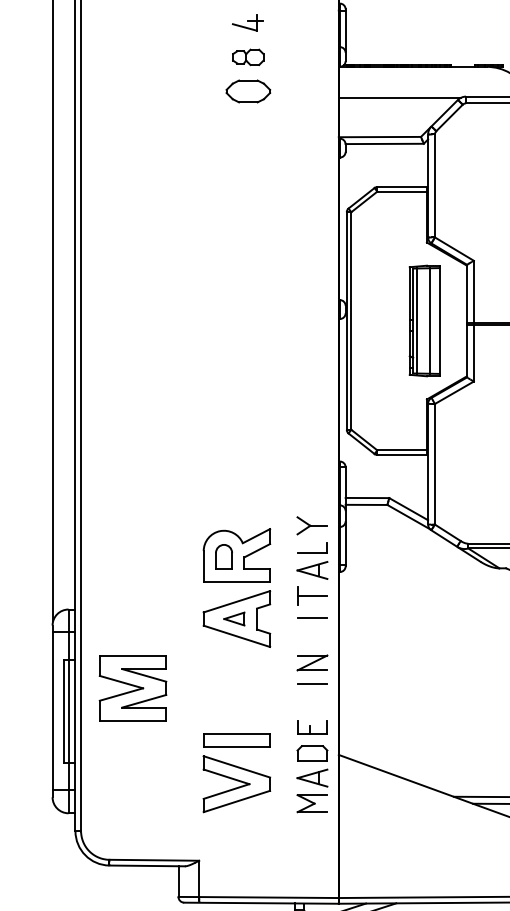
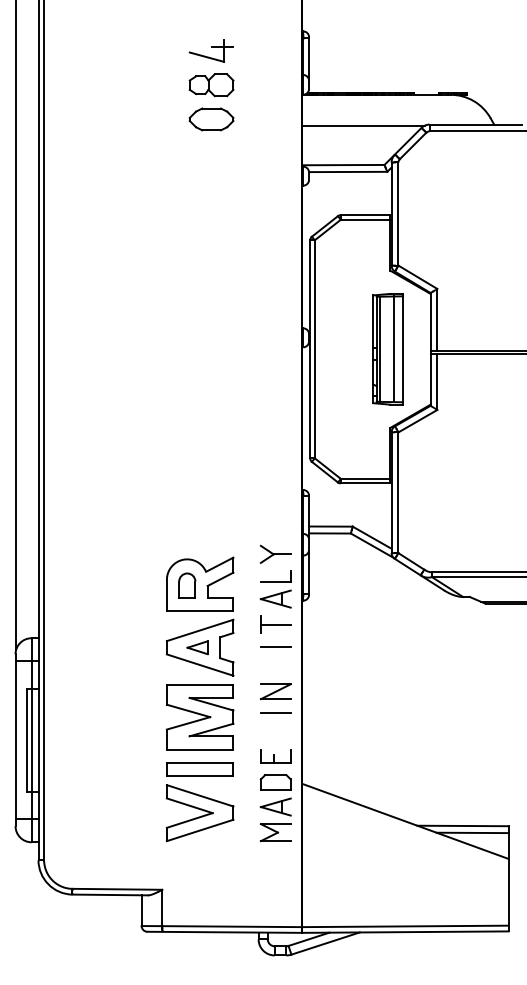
part: (247, 22) -> (210, 50), size x1.43
part: (248, 57) -> (211, 85), size x1.43
part: (133, 688) -> (200, 717), moved

